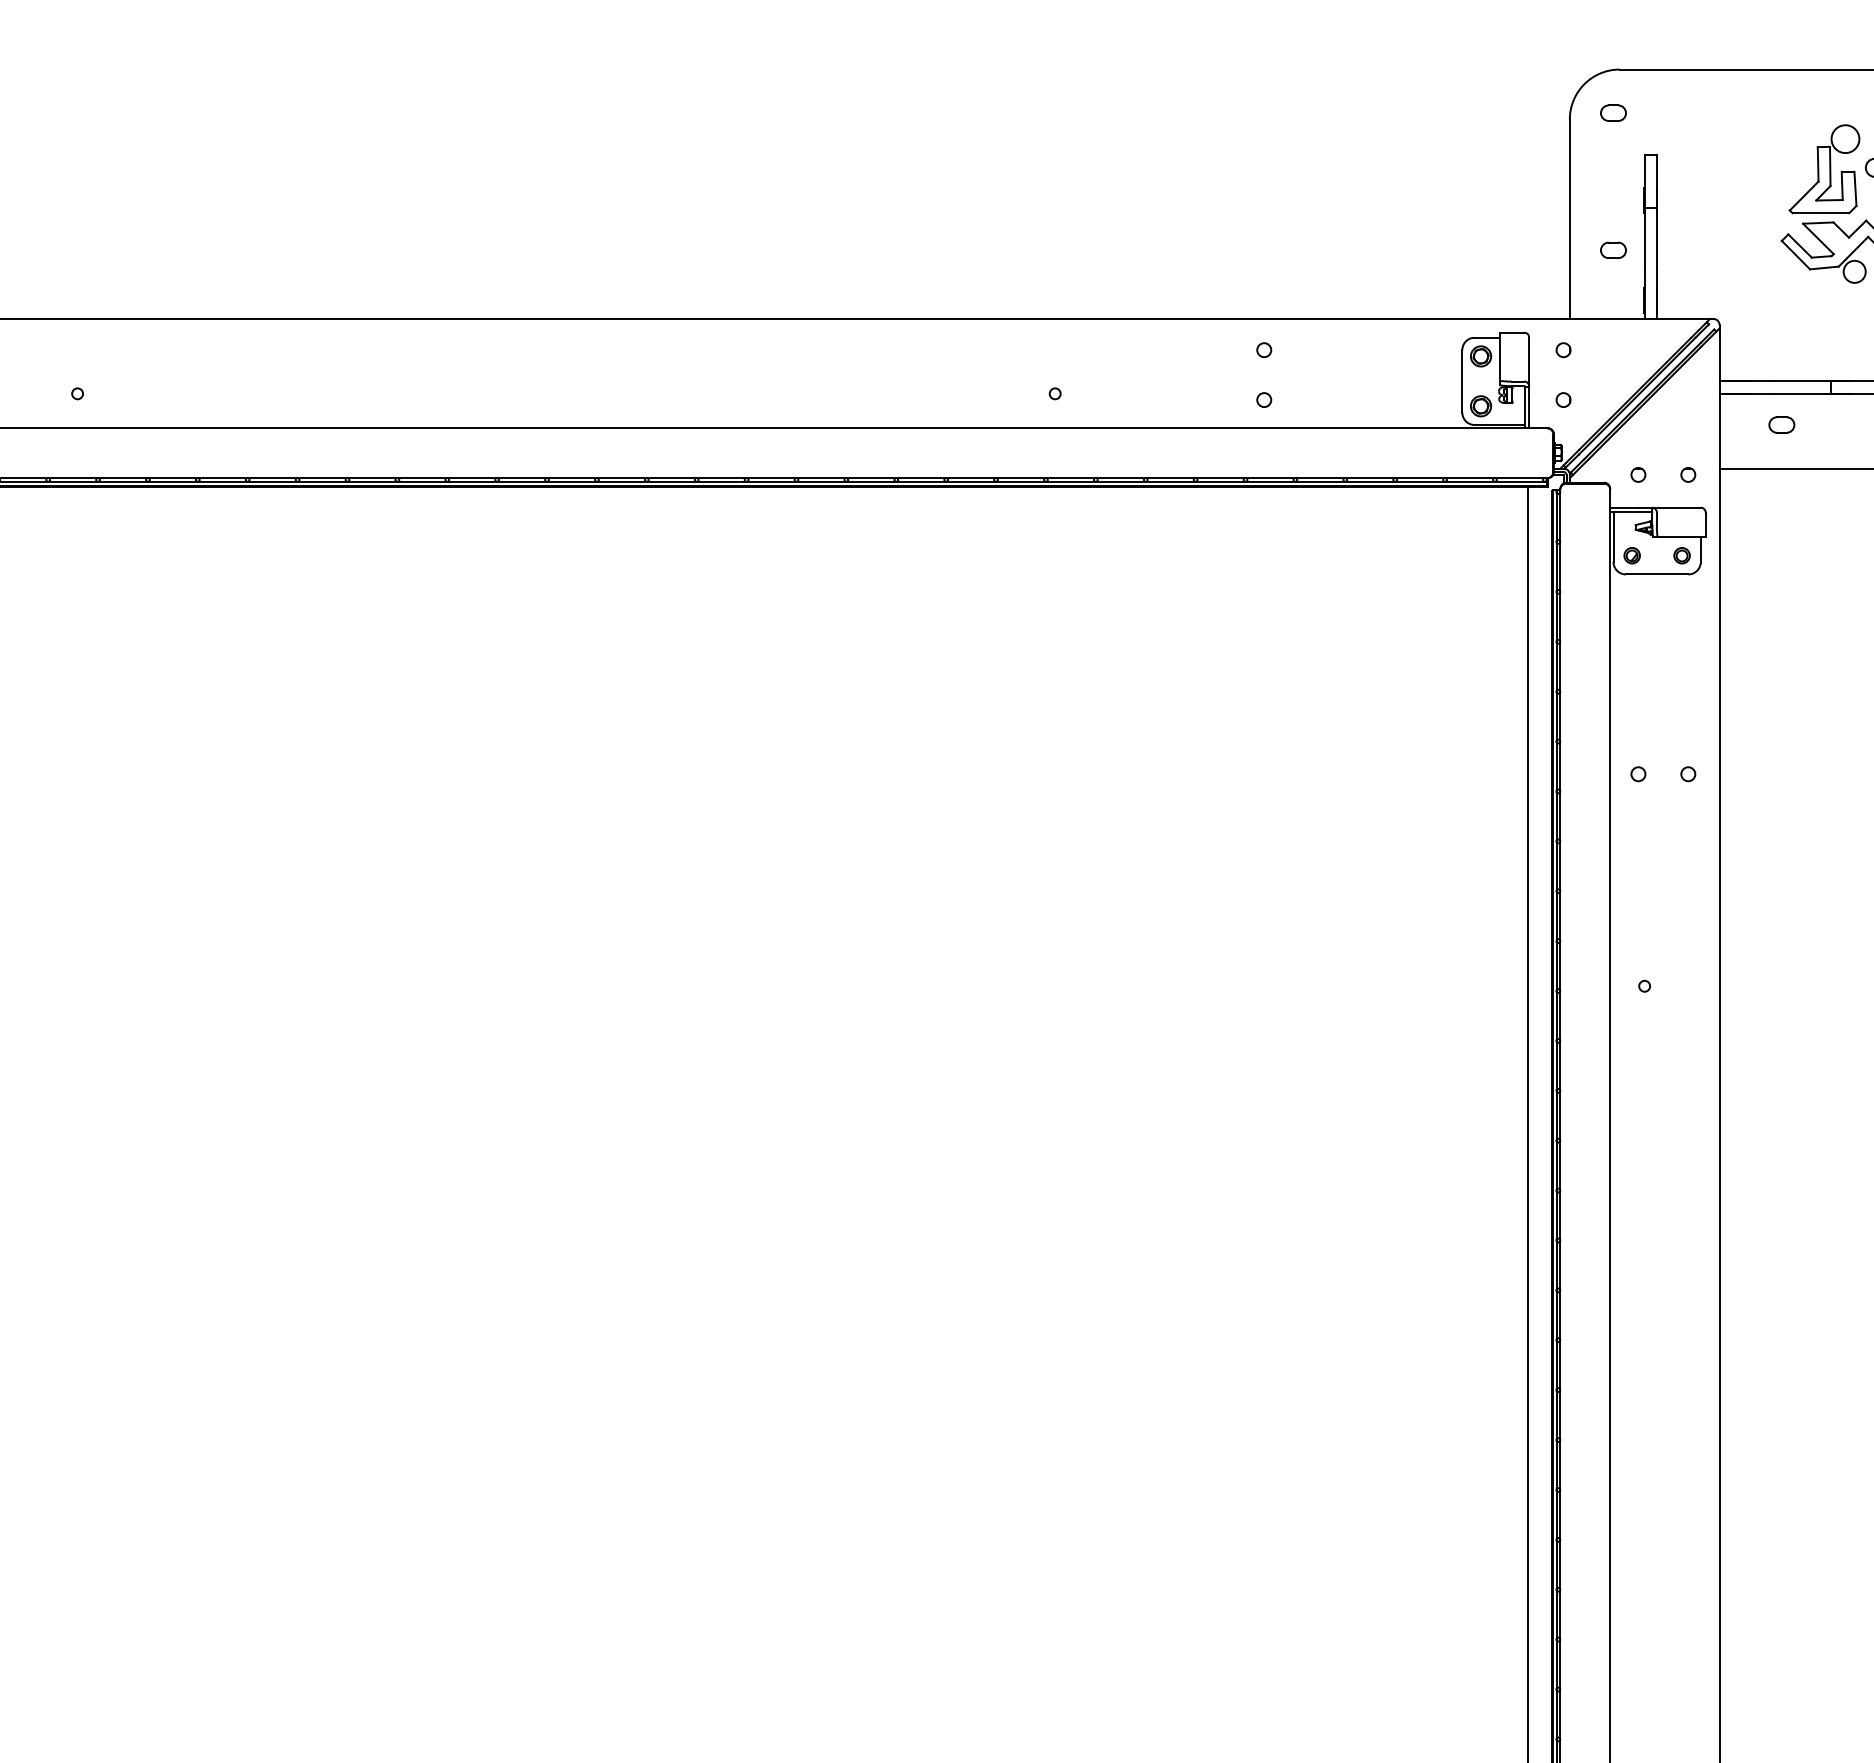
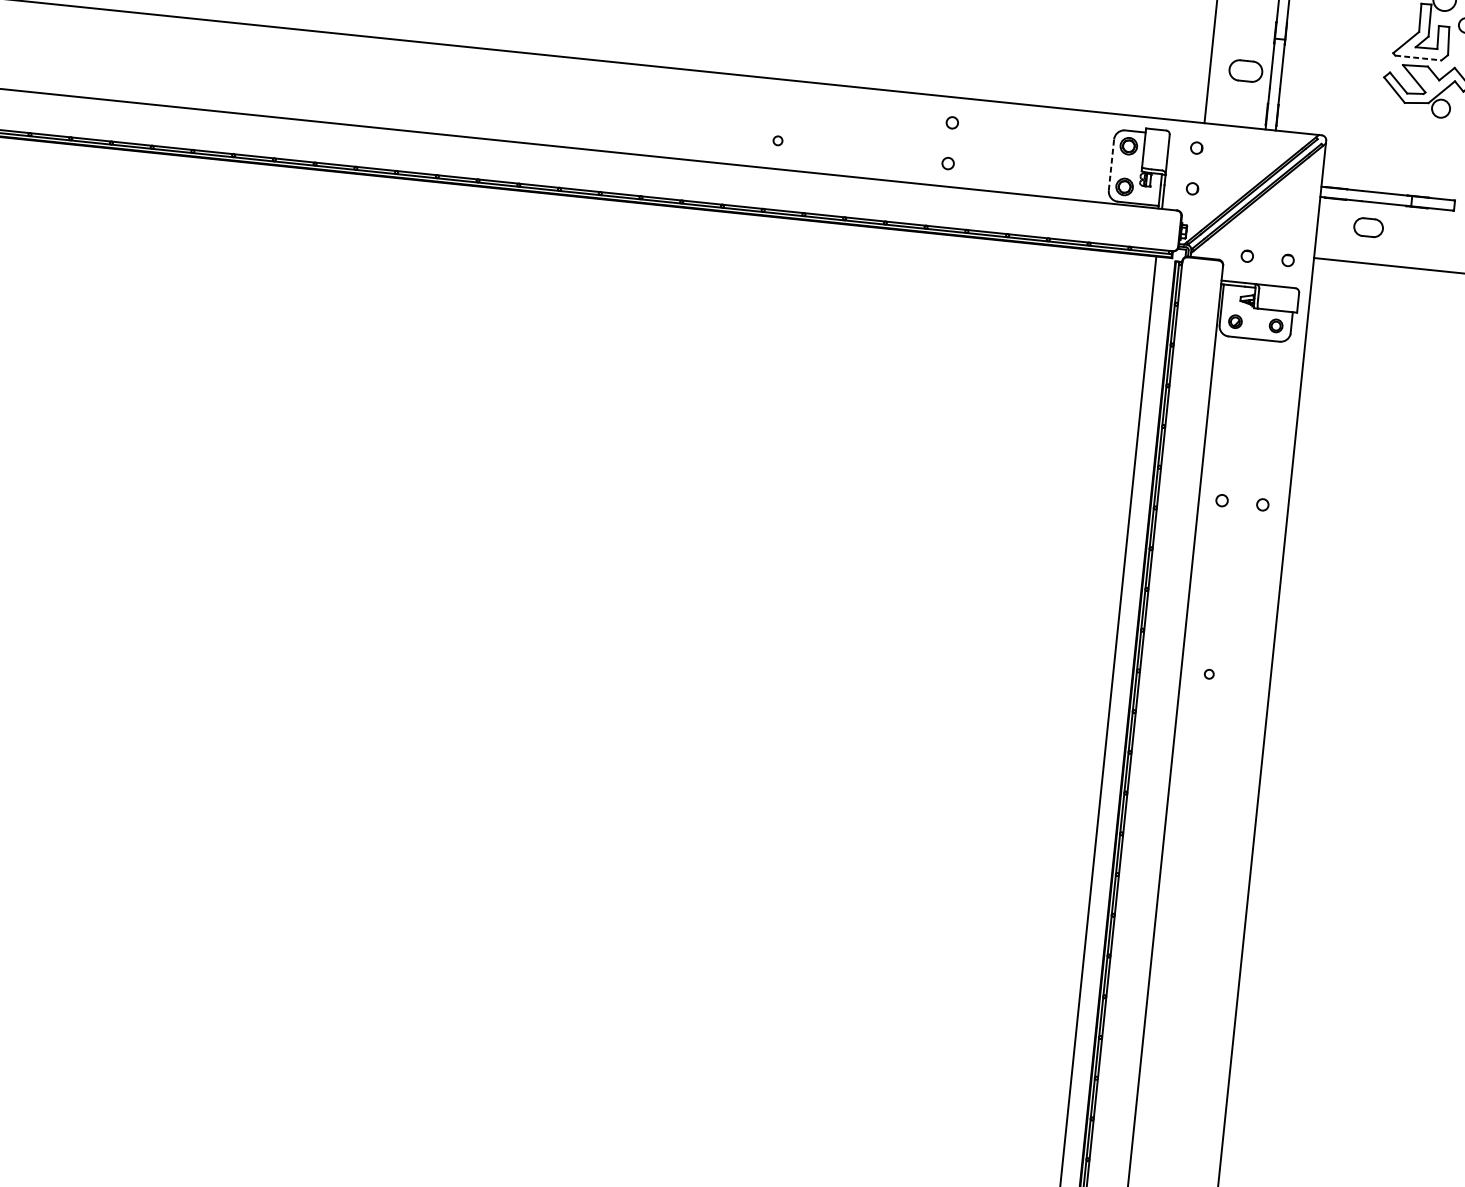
line: (1821, 213) -> (1418, 58), solid -> dashed
part: (1613, 249) -> (1246, 70), size x1.6
line: (1462, 380) -> (1111, 164), solid -> dashed
part: (1781, 424) -> (1368, 227), size x1.4

